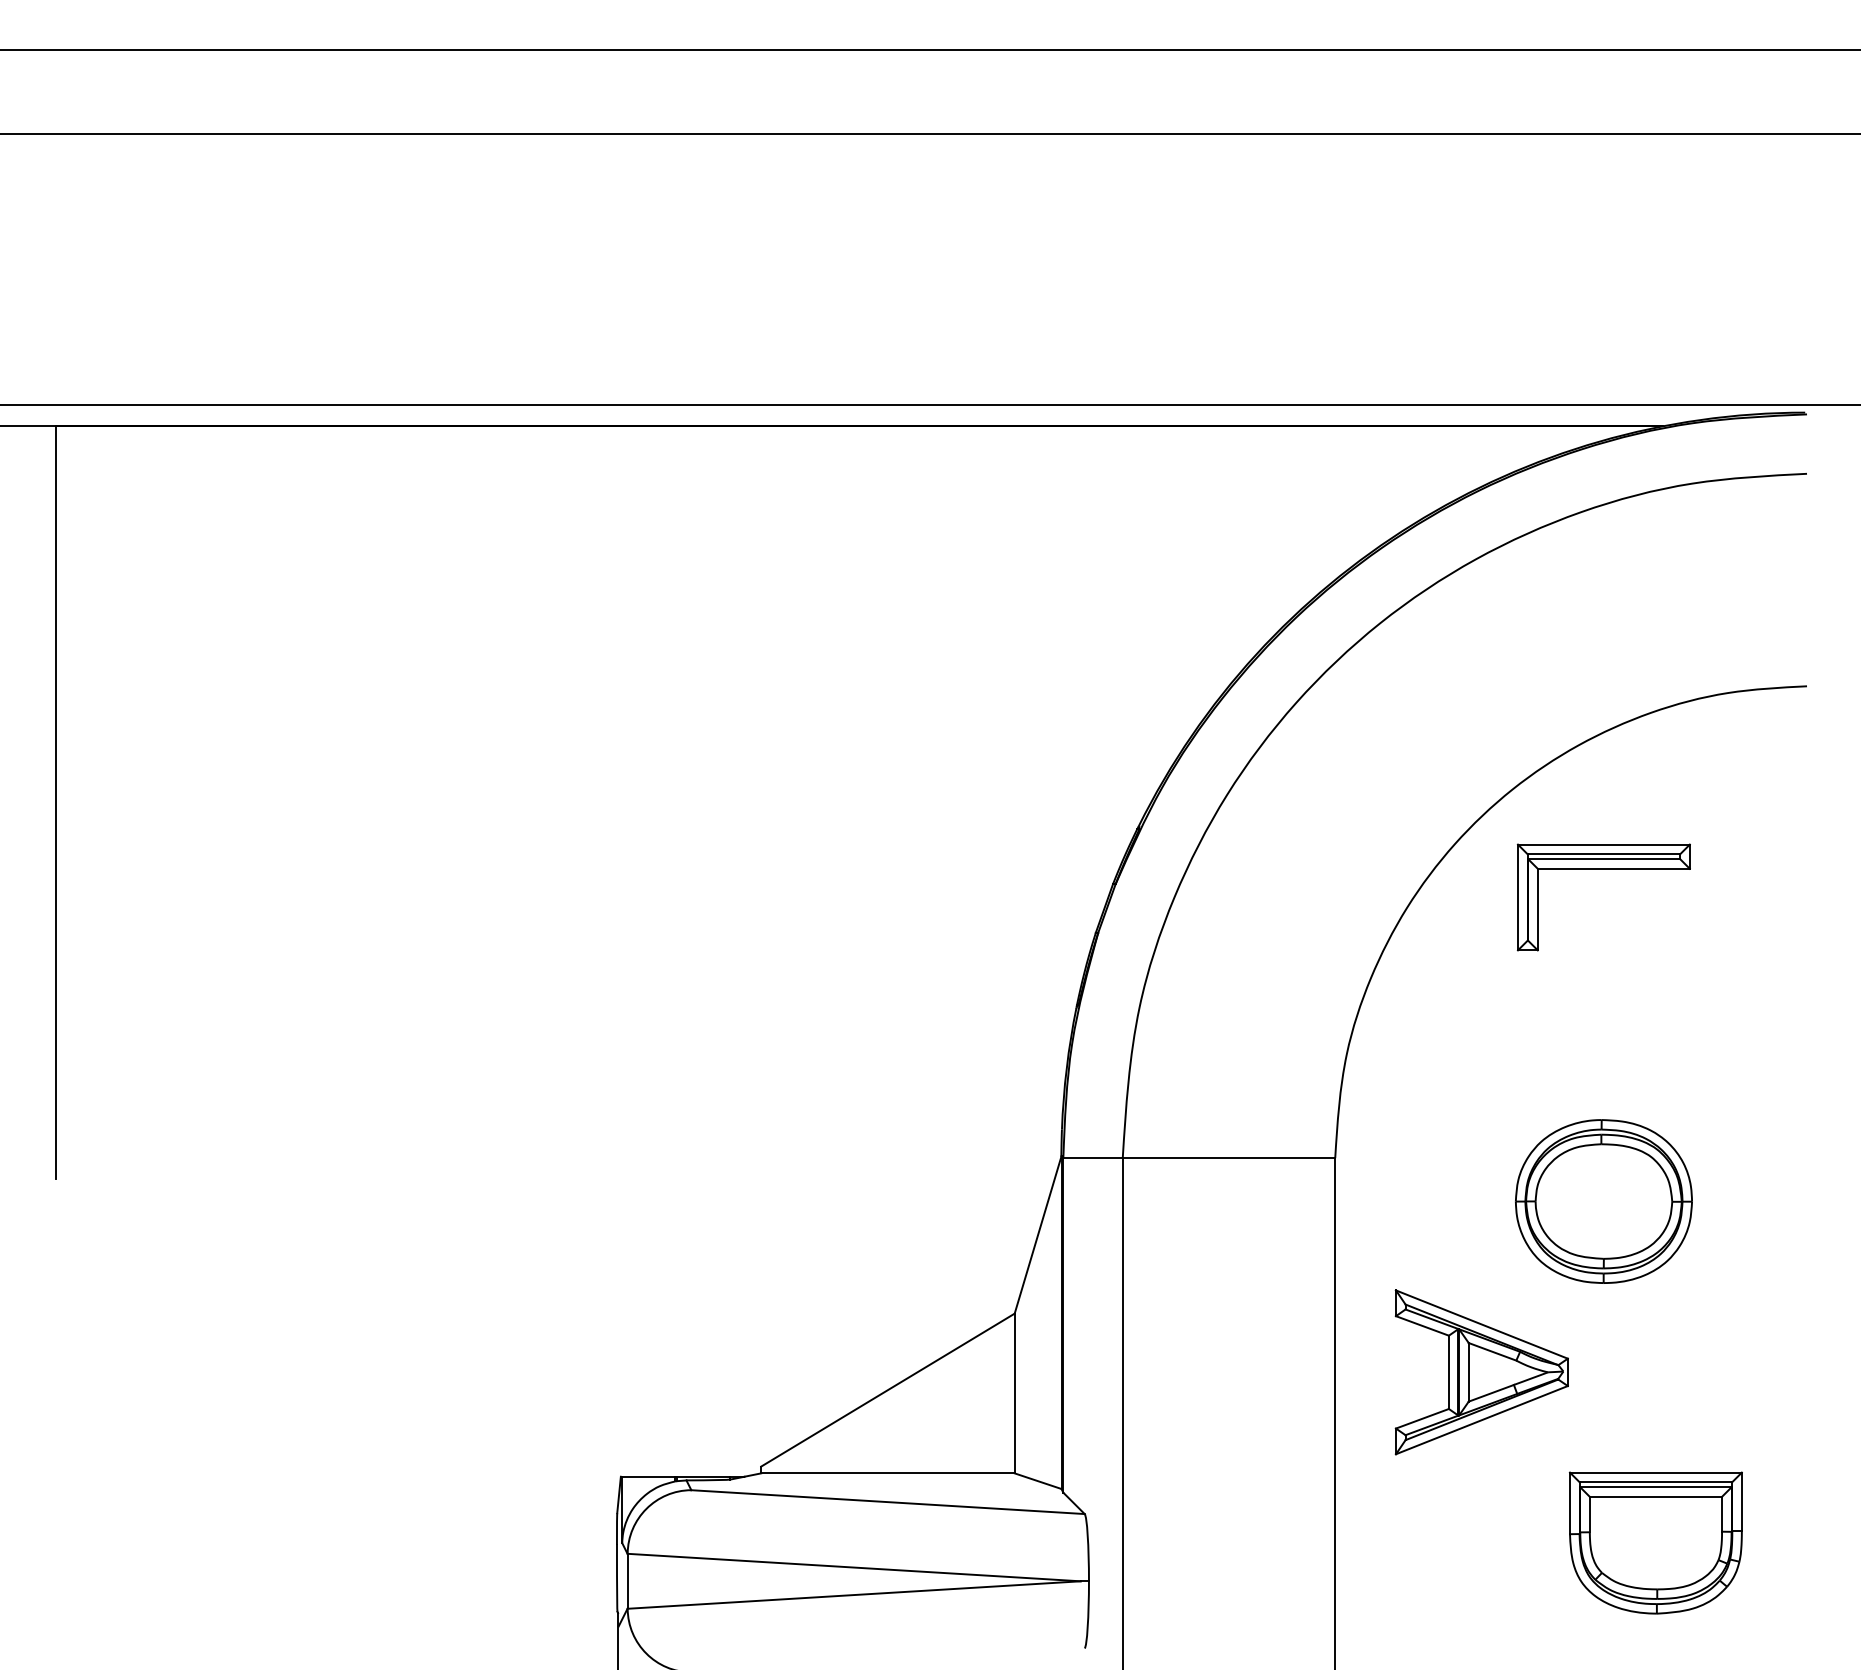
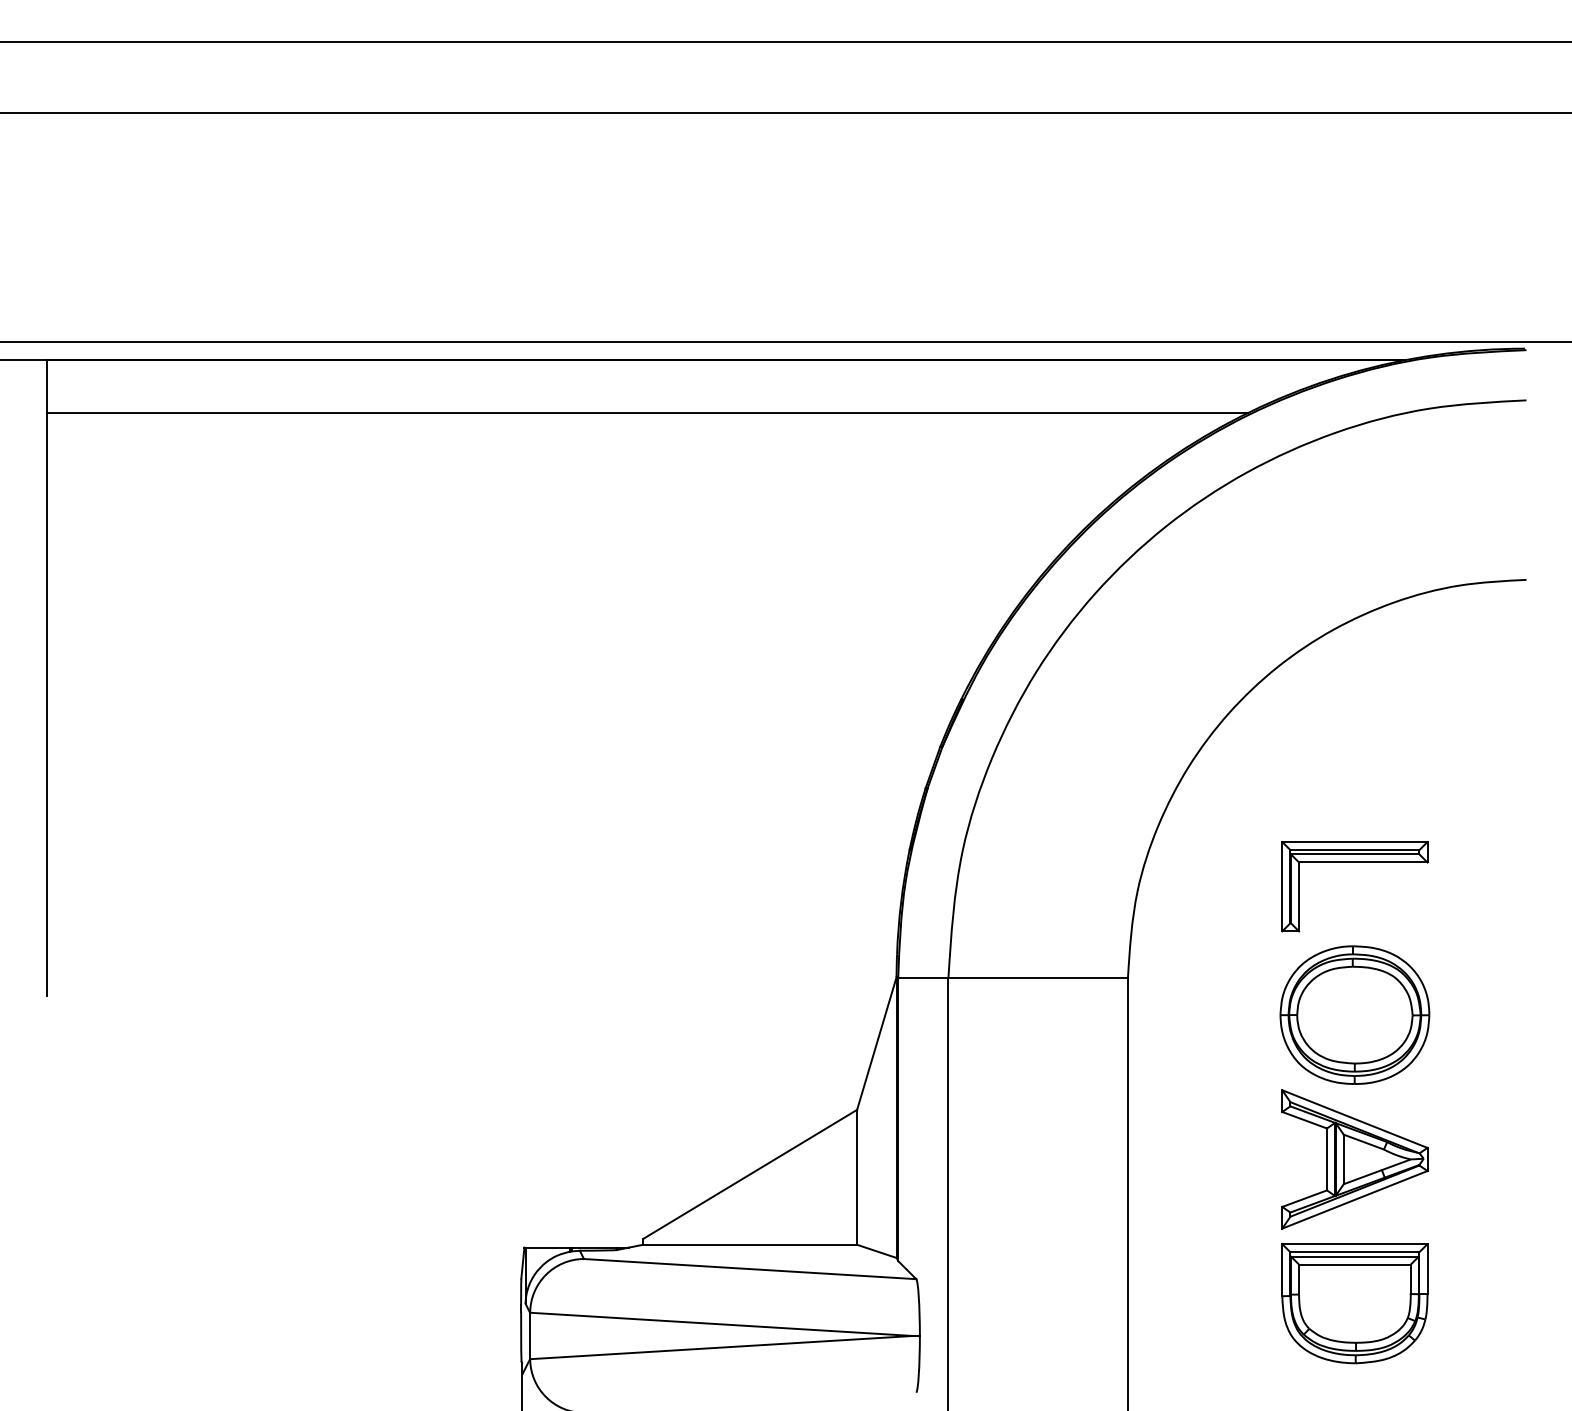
line: (766, 488) -> (647, 412), added
part: (1603, 869) -> (1354, 863), moved
part: (1481, 1372) -> (1354, 1159), moved
part: (1655, 1542) -> (1354, 1303), moved

